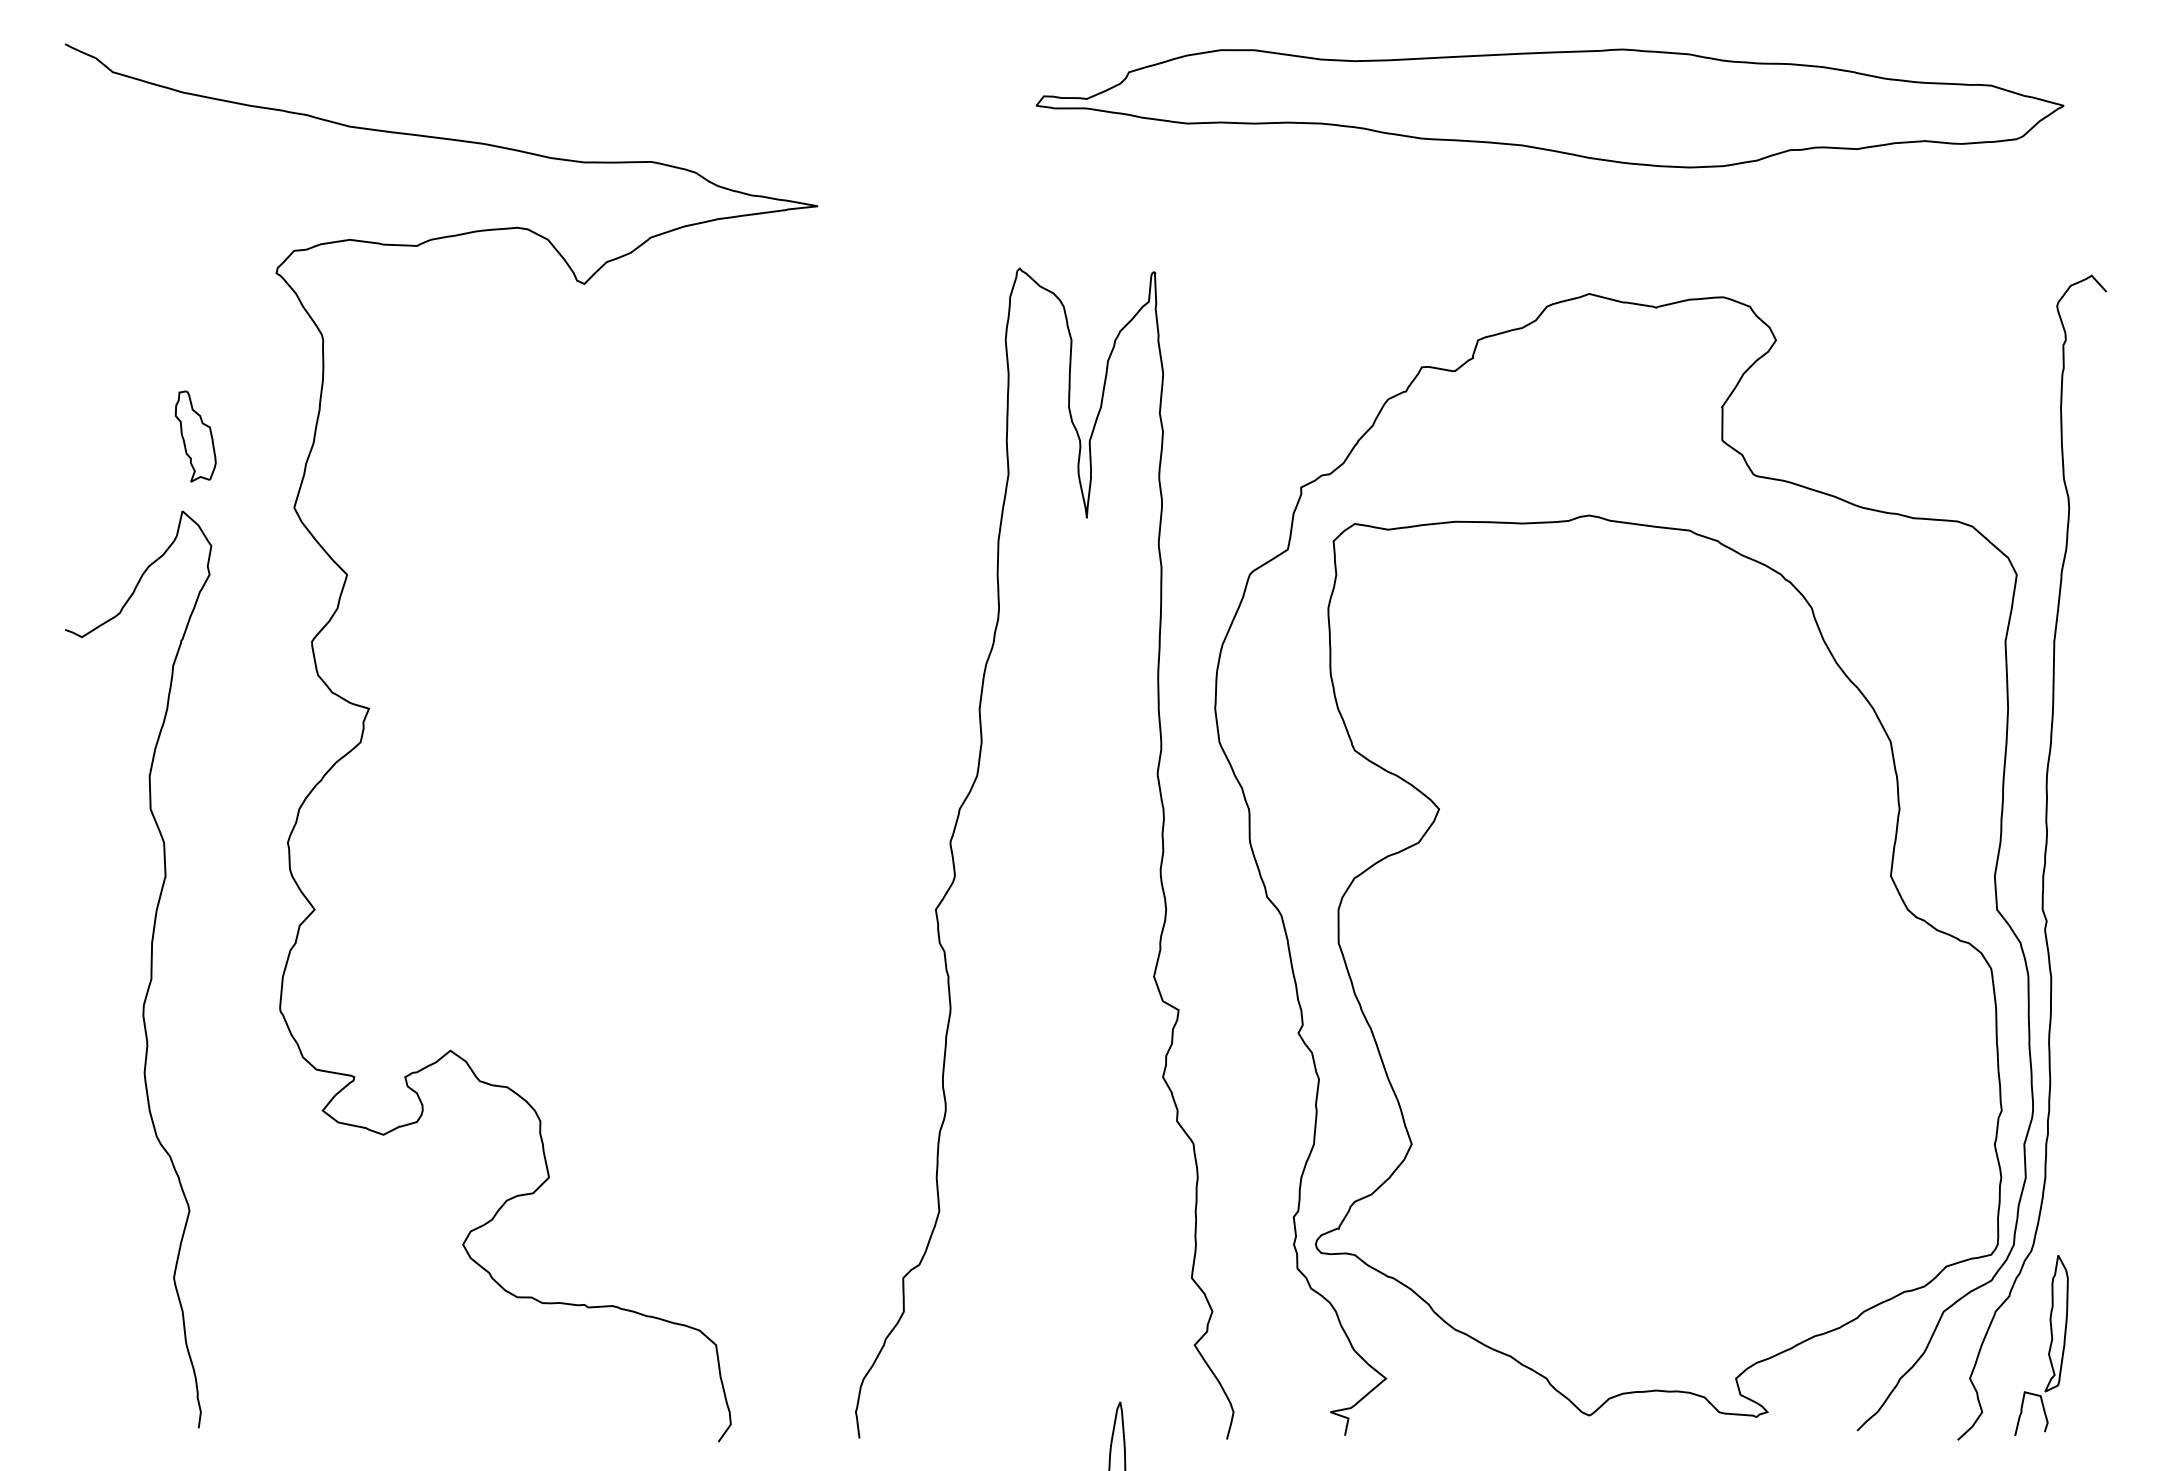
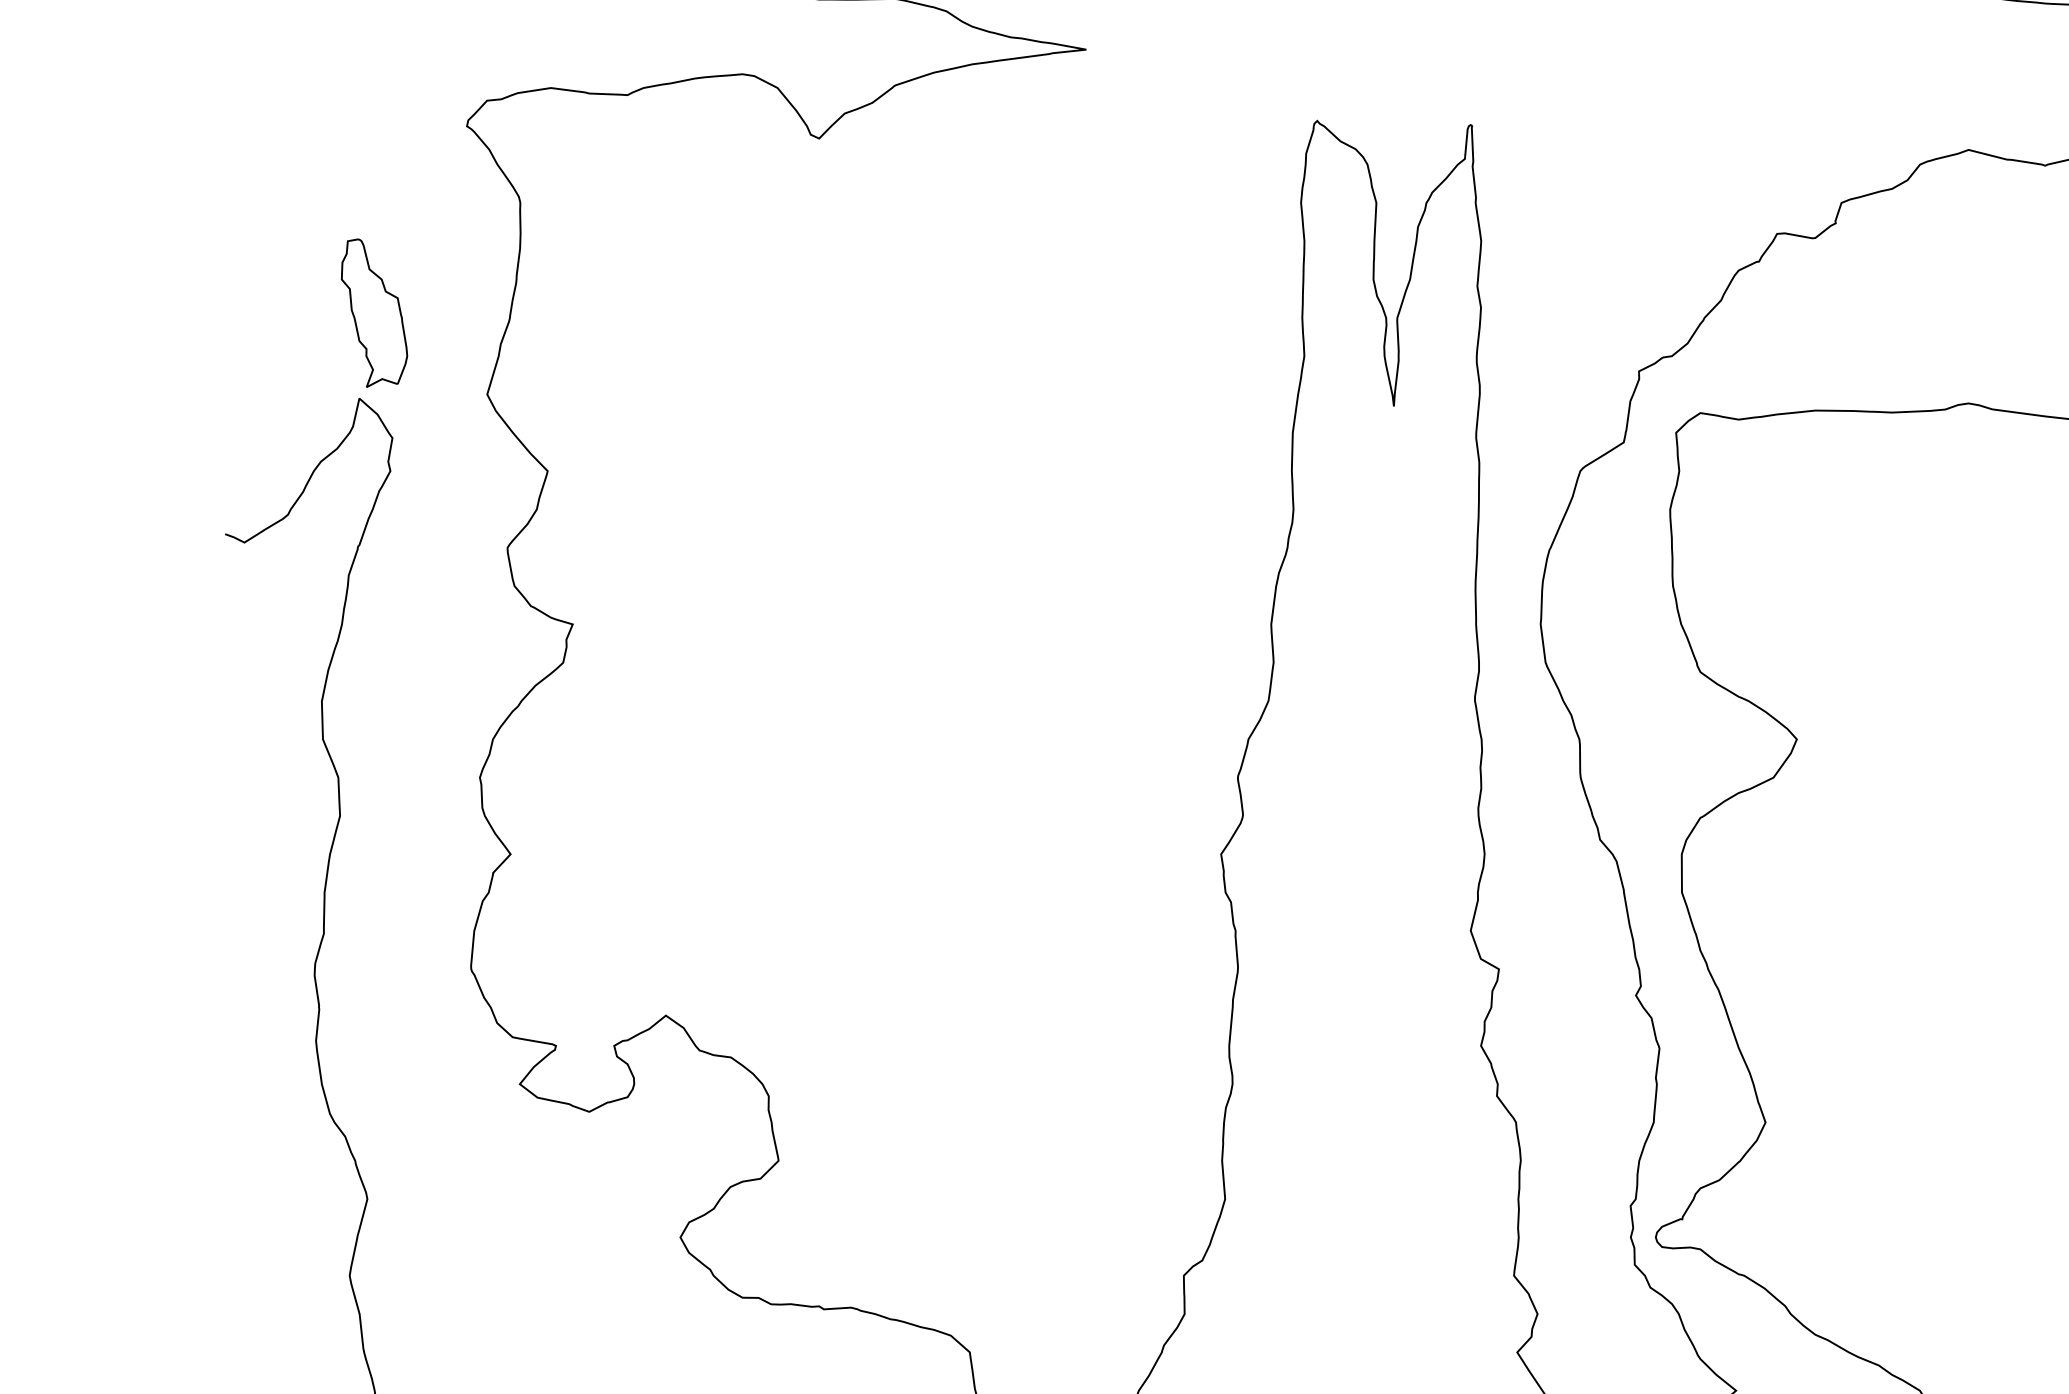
part: (195, 436) -> (374, 313), size x1.43

